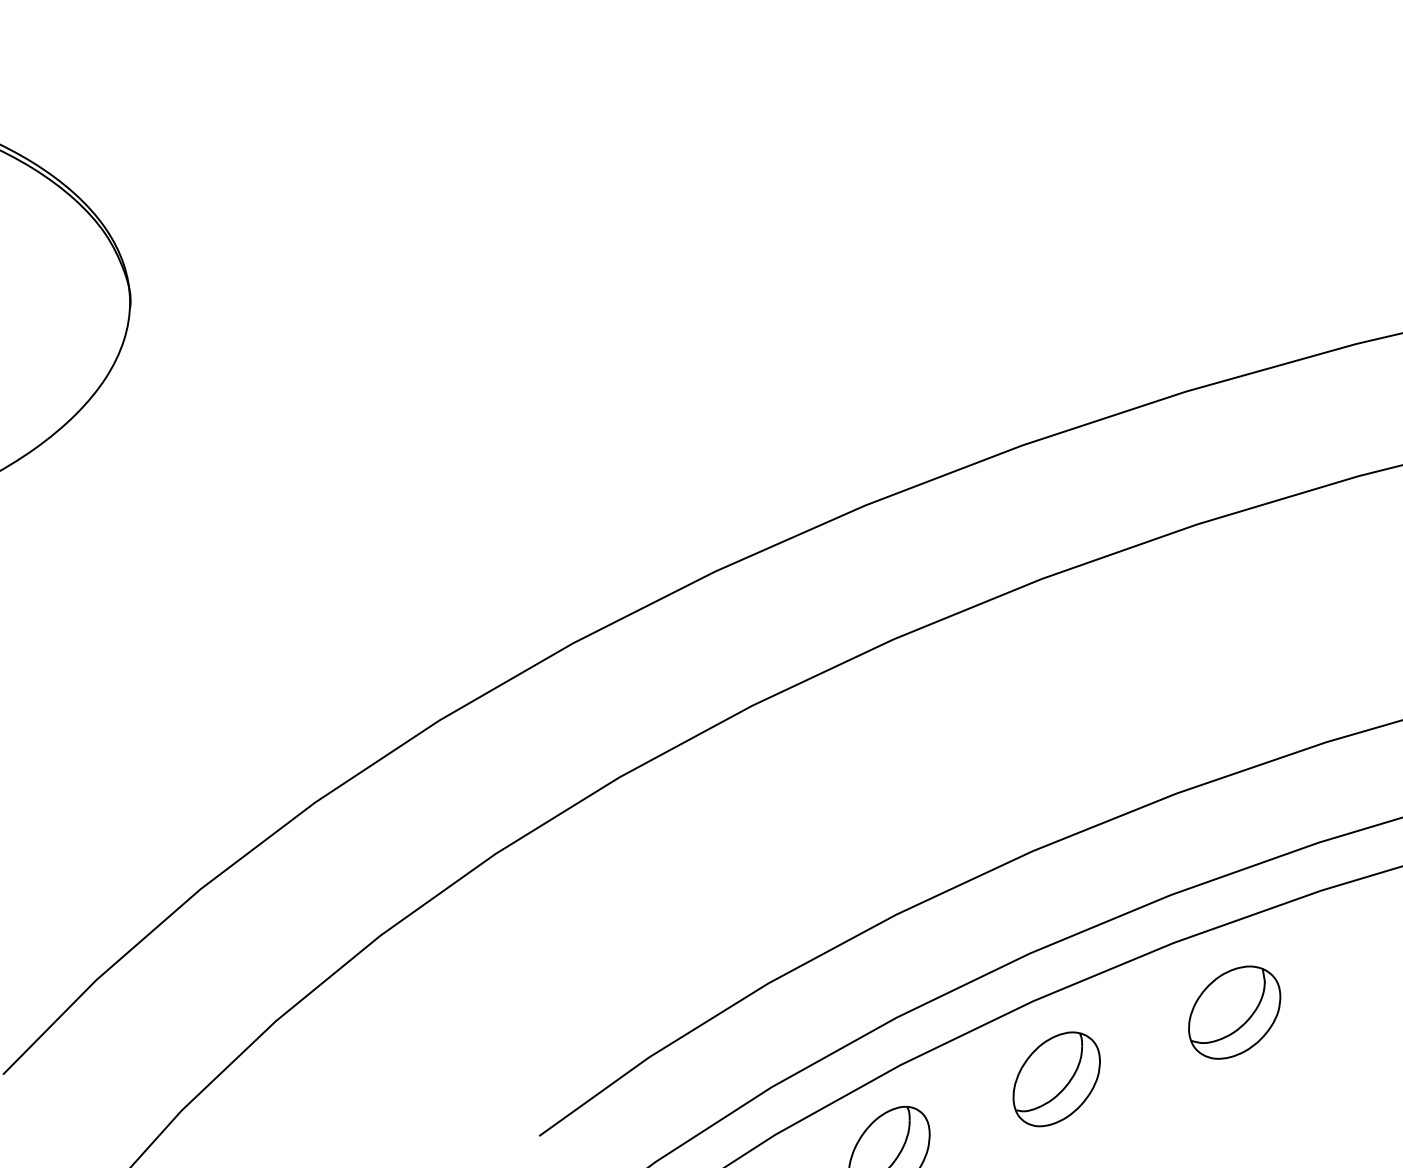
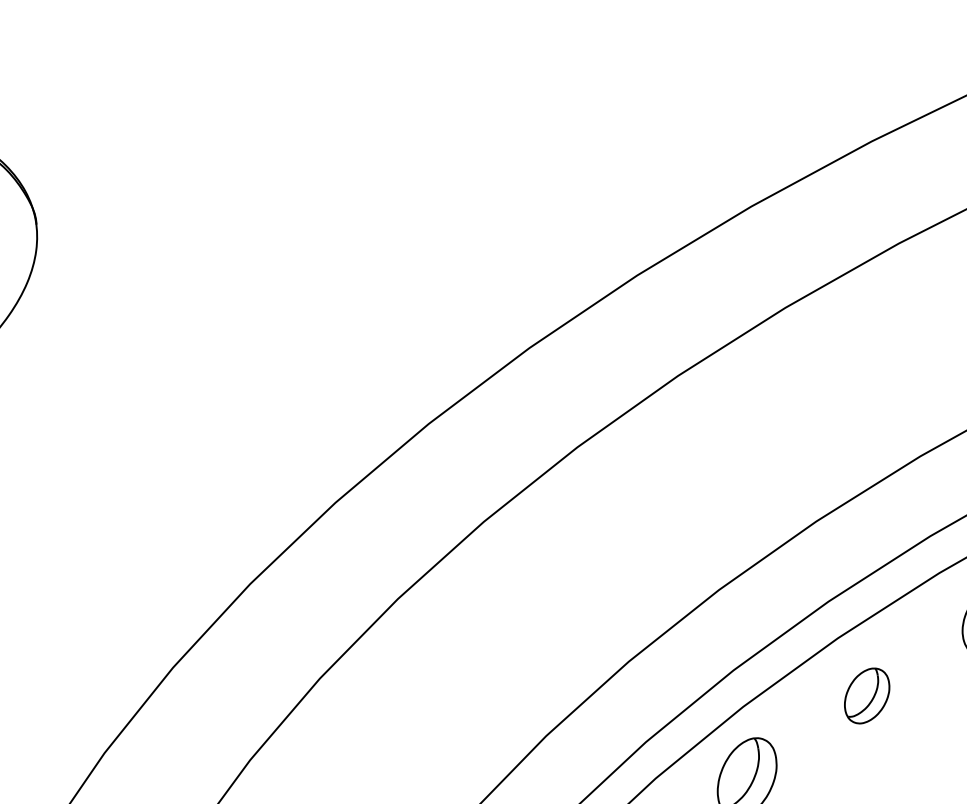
part: (1056, 1079) -> (867, 696), size x0.7

